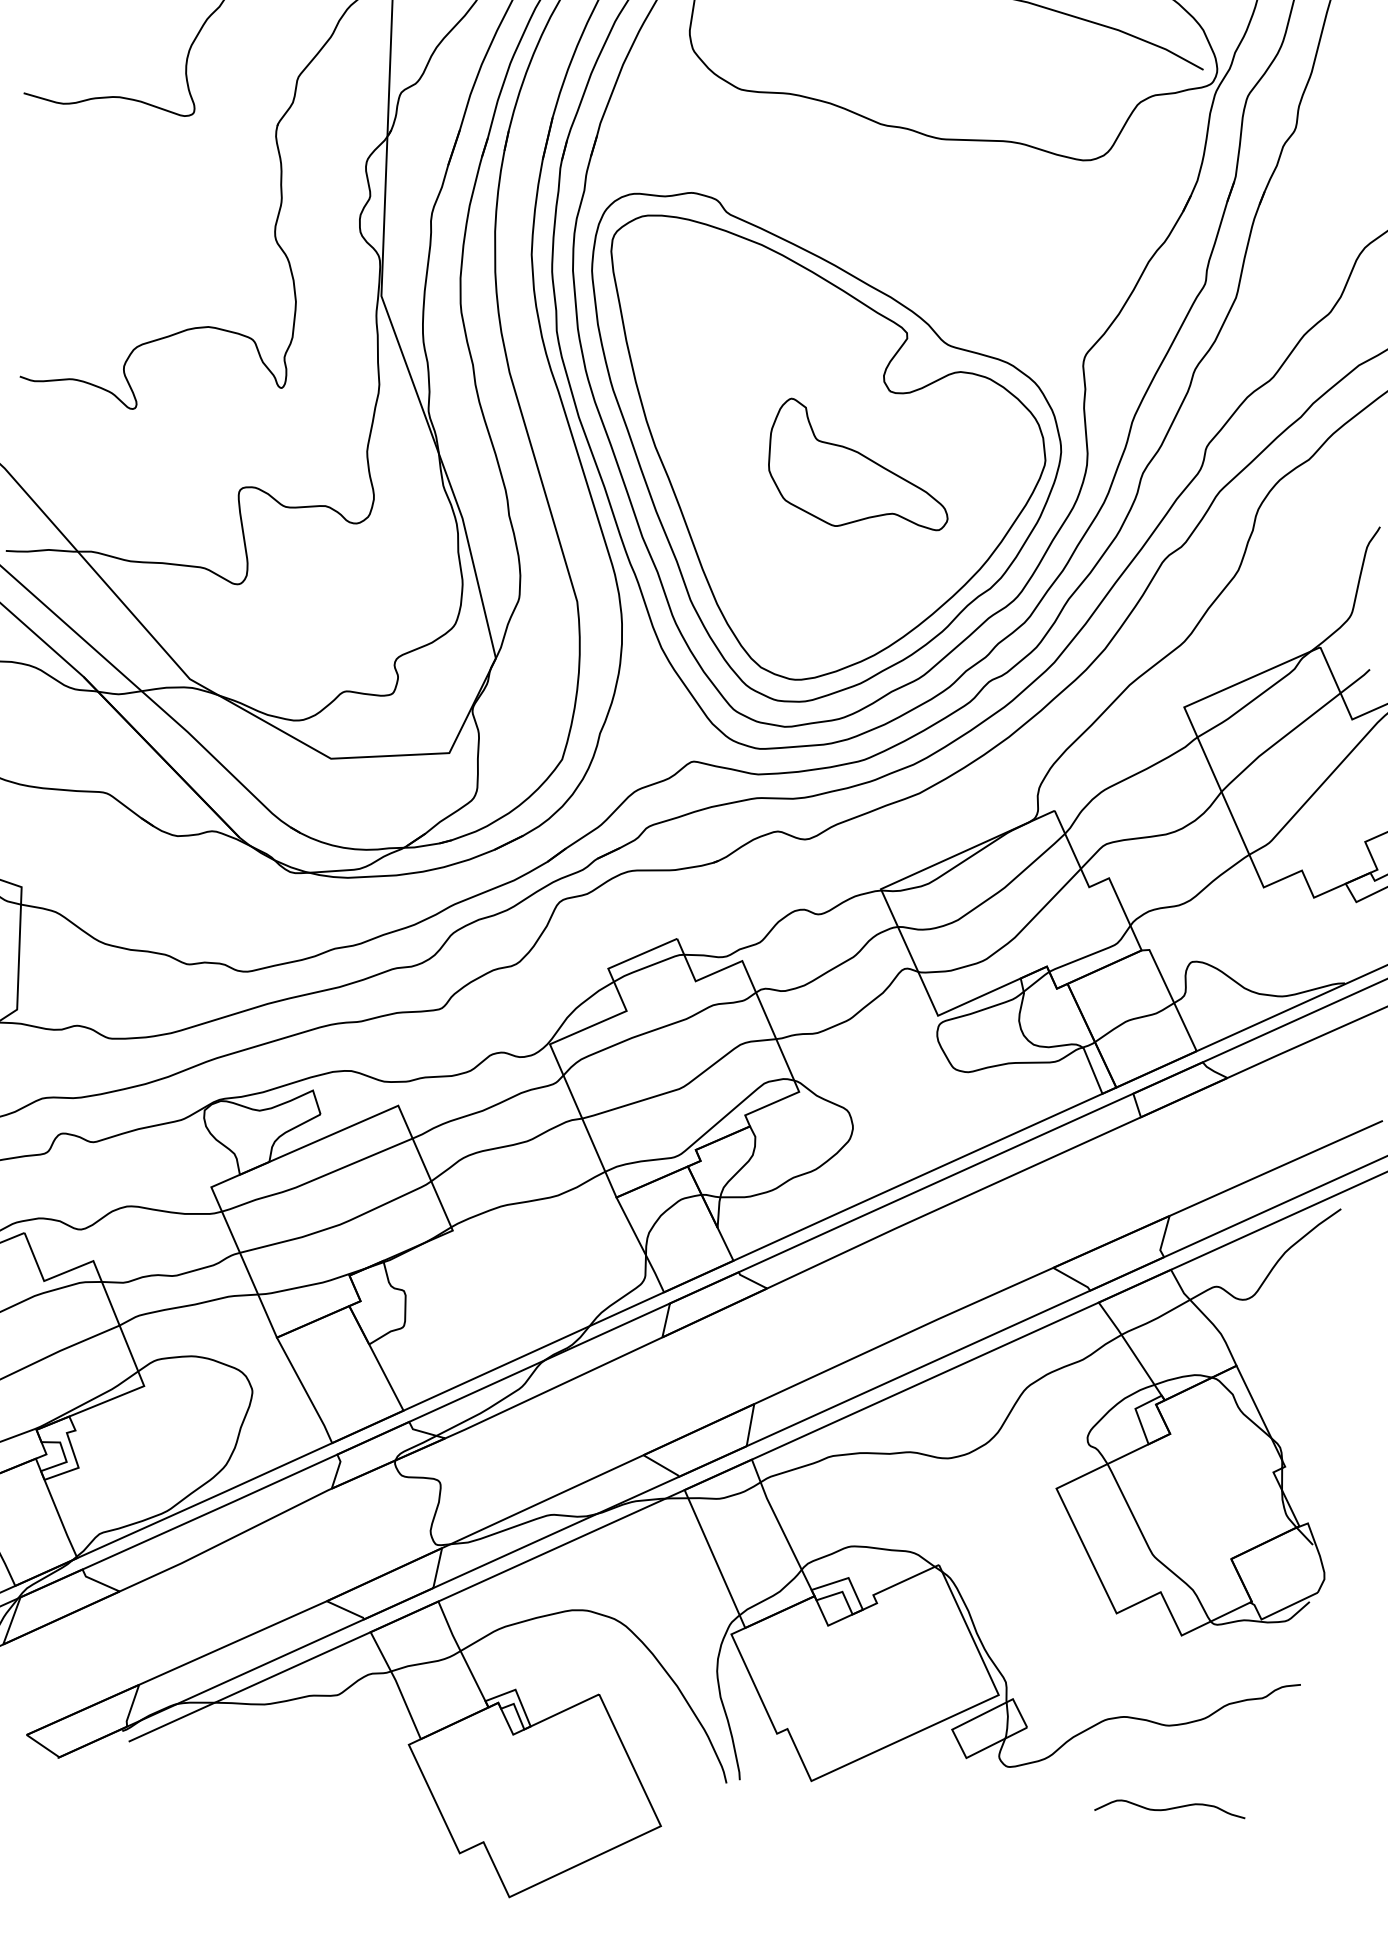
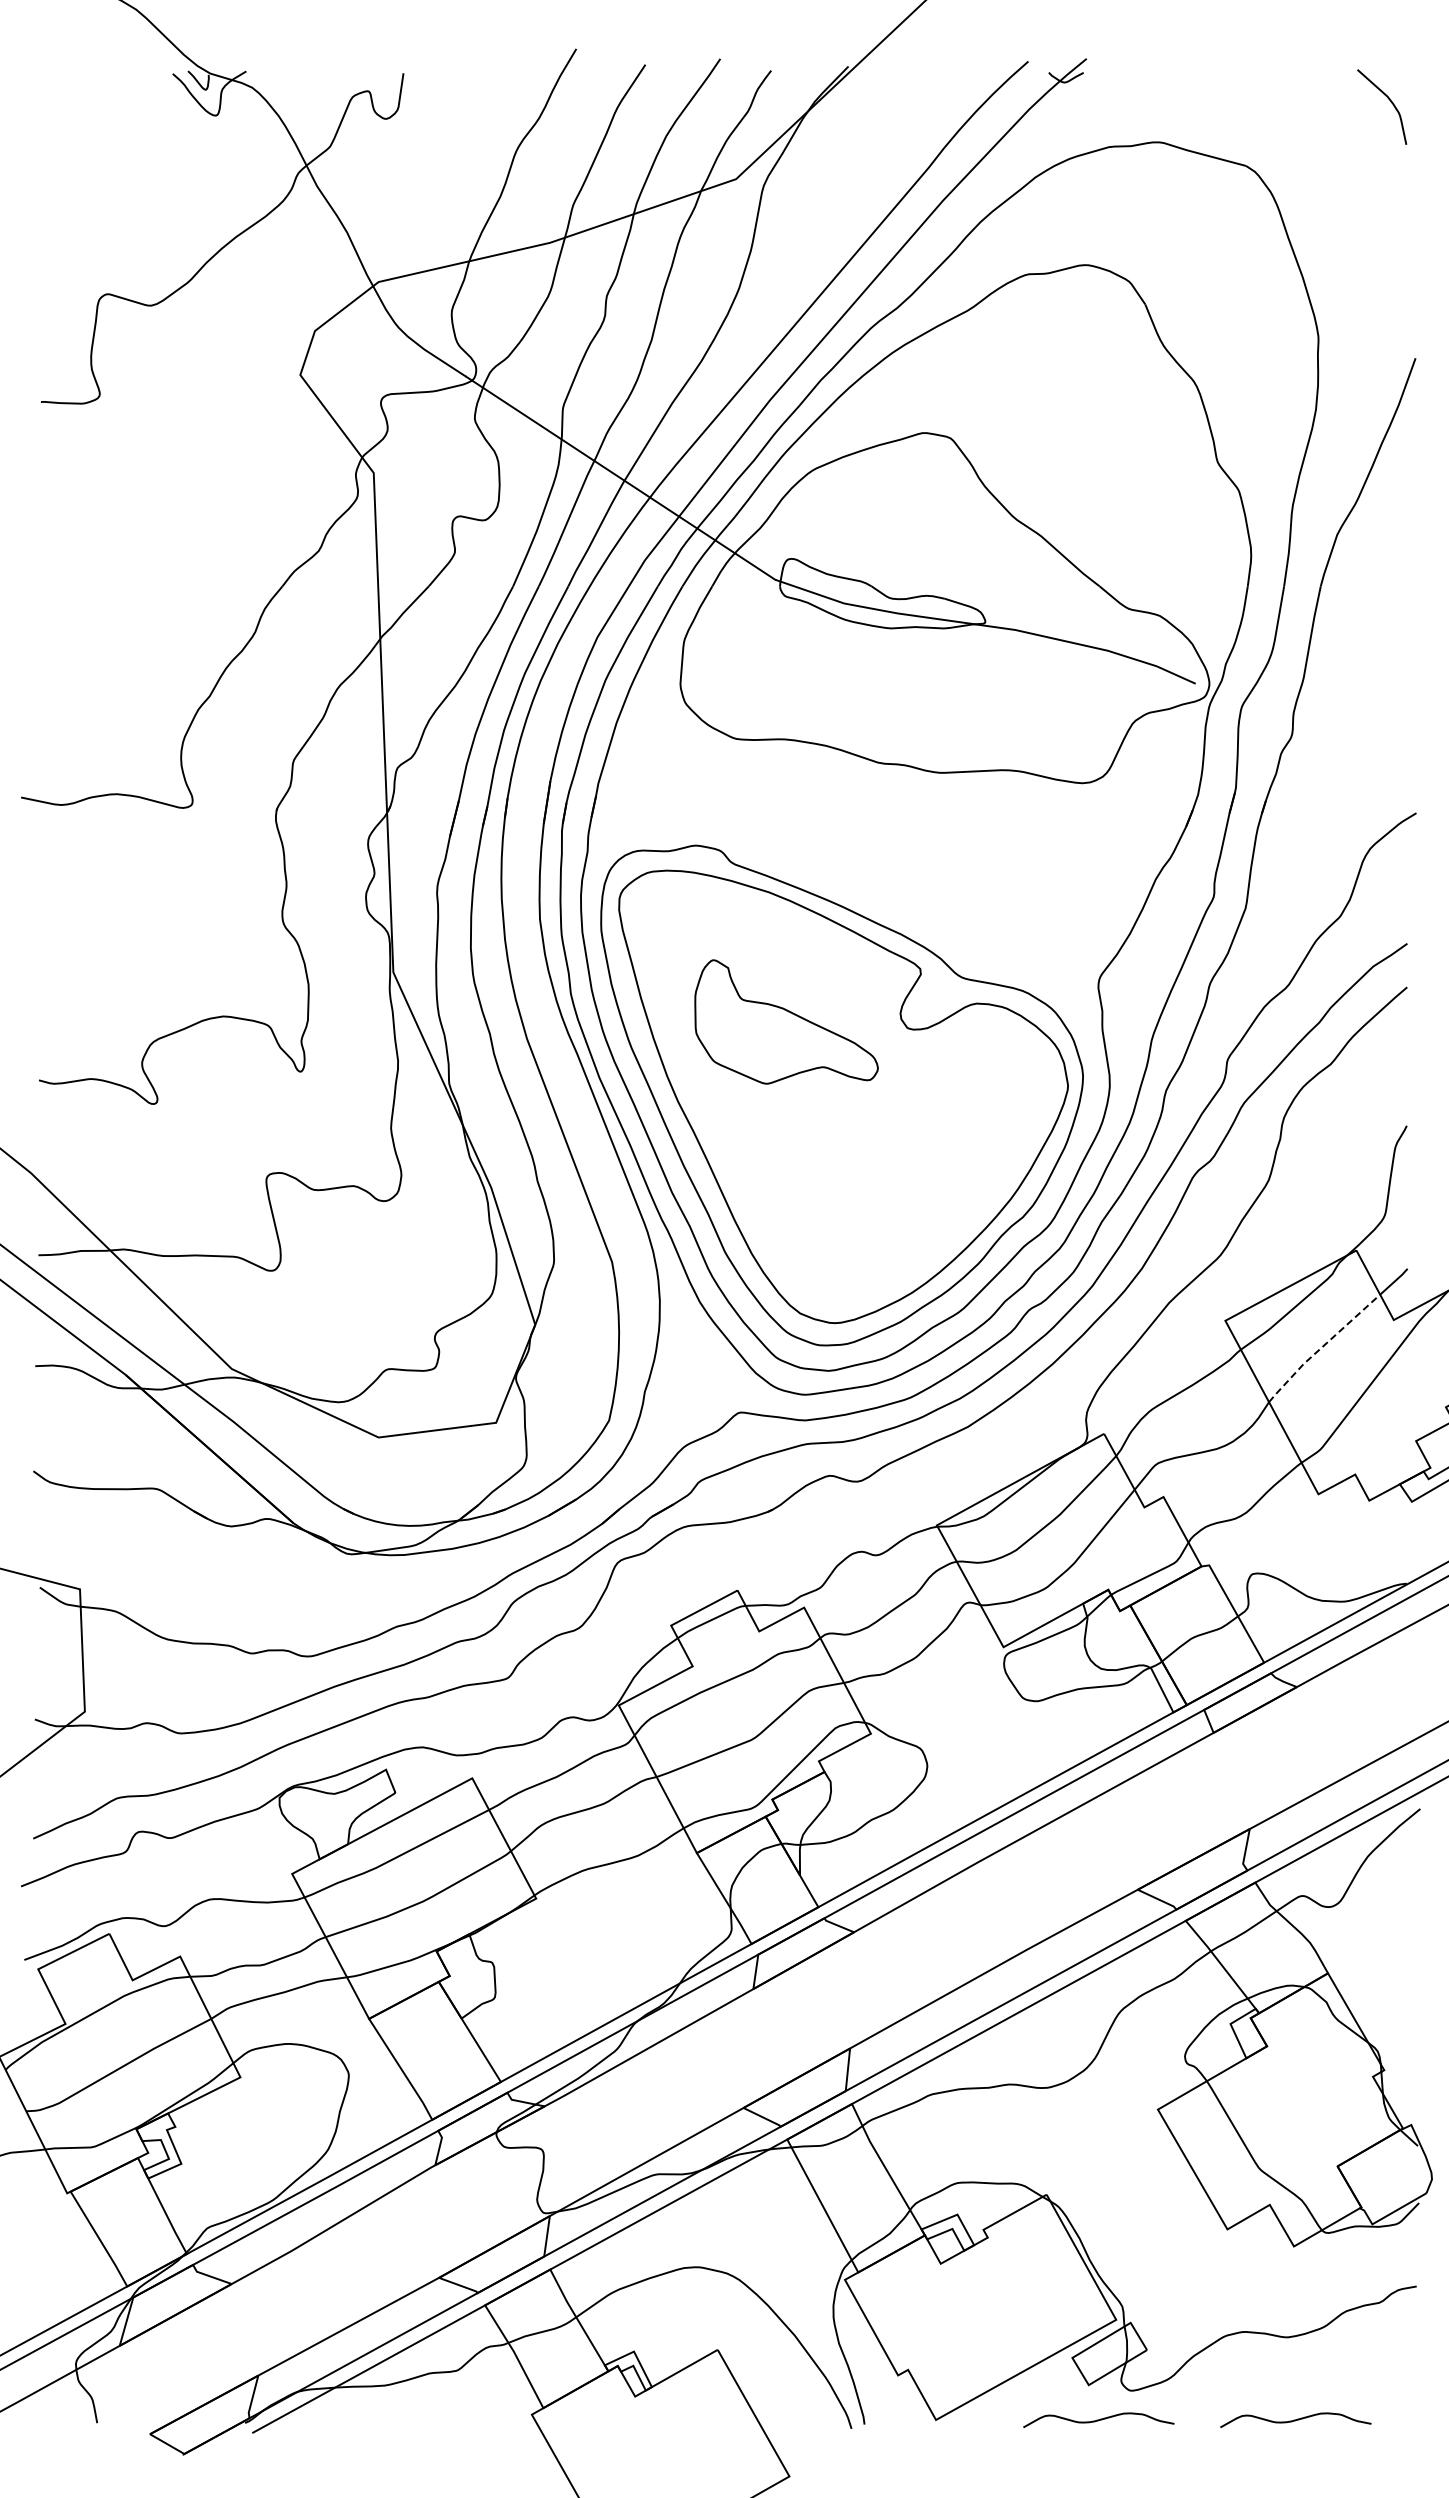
part: (859, 465) -> (786, 1021), moved
line: (1279, 741) -> (1322, 1347), solid -> dashed
curve: (973, 1793) -> (1098, 2419), added

